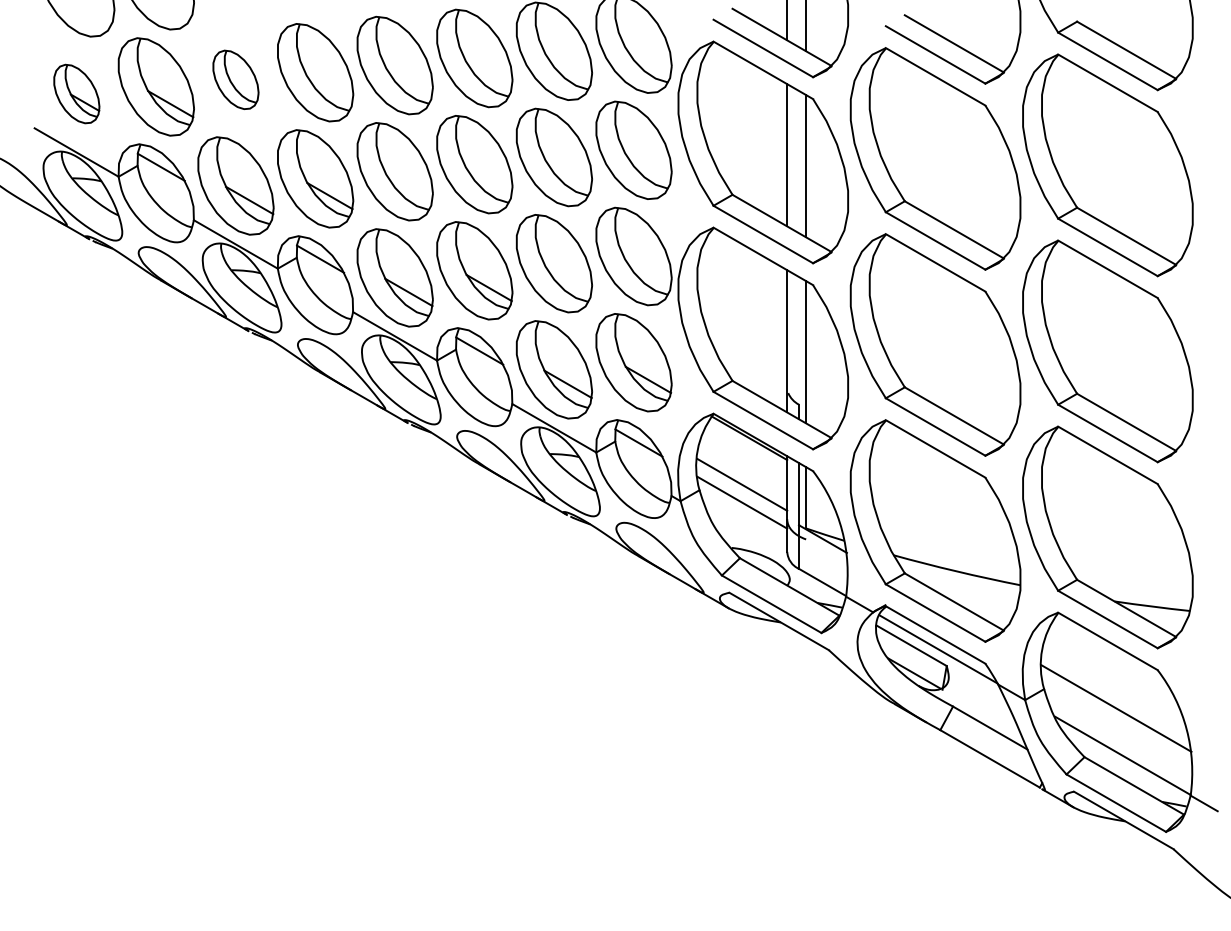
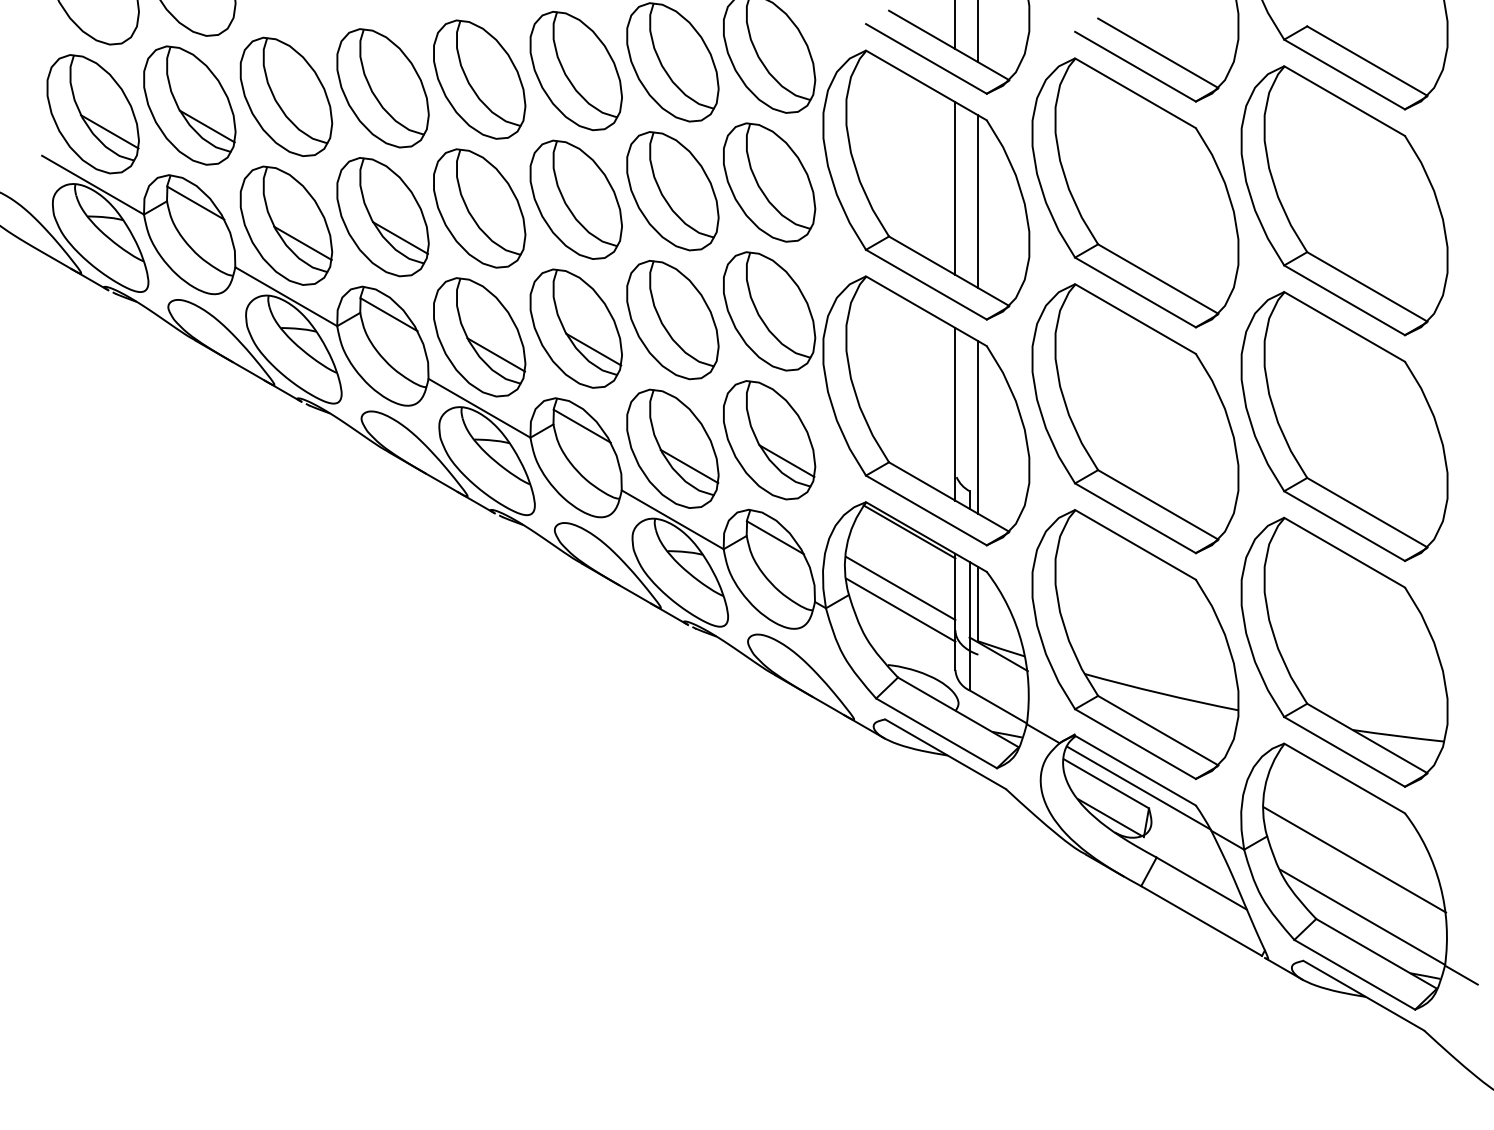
part: (235, 79) -> (285, 96), size x1.67
part: (76, 93) -> (92, 113), size x1.67

